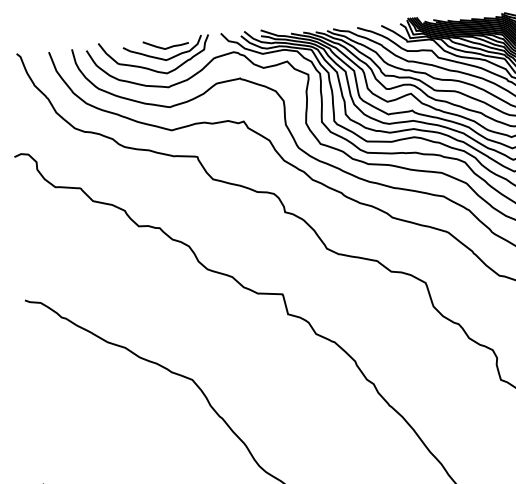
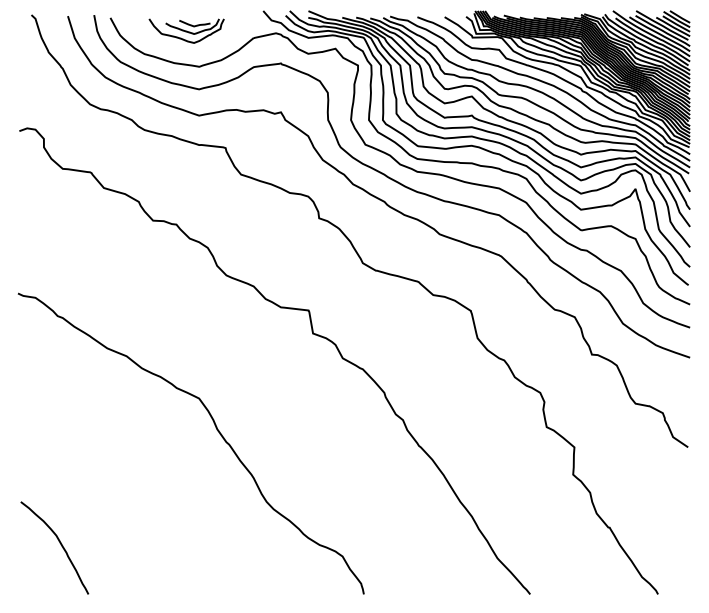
part: (154, 56) -> (186, 30), size x0.6

